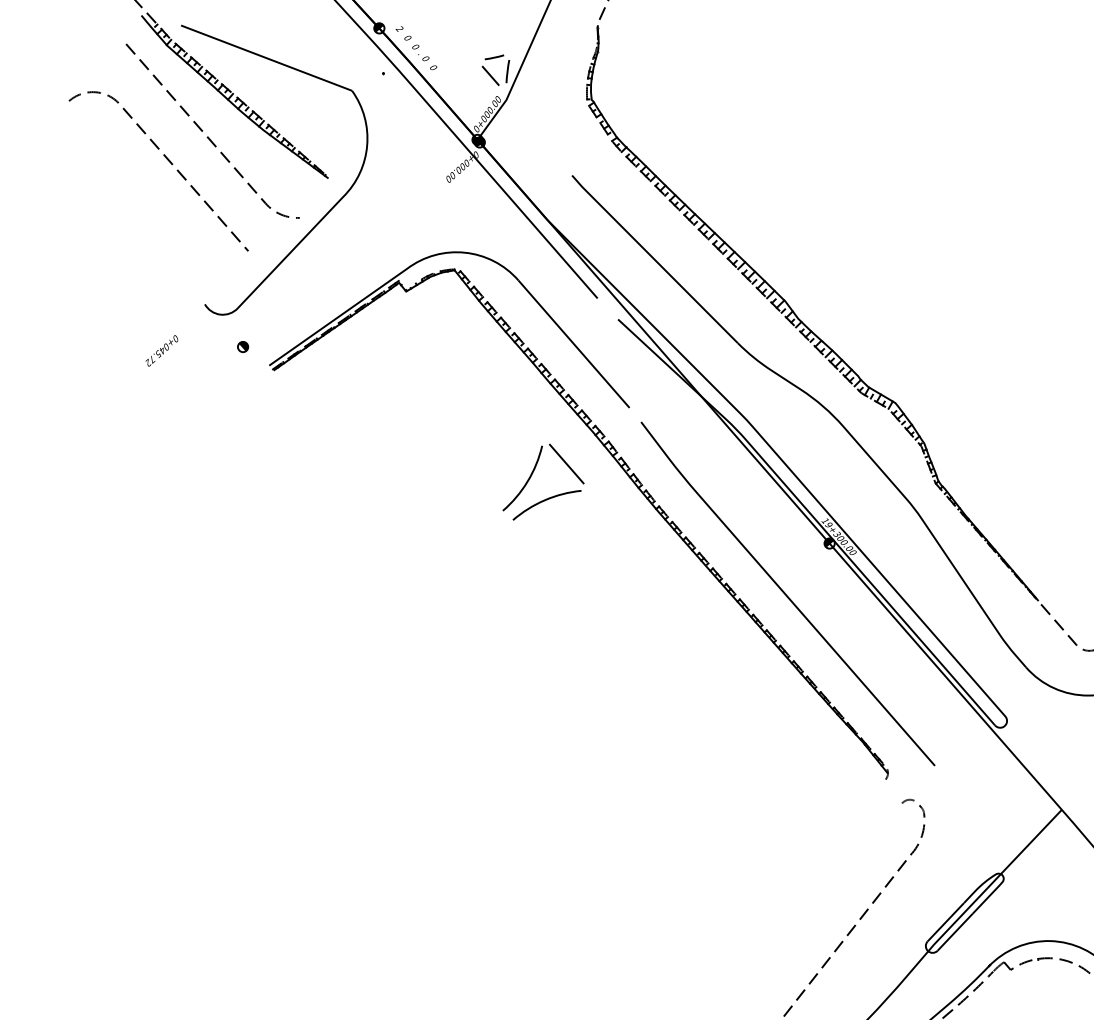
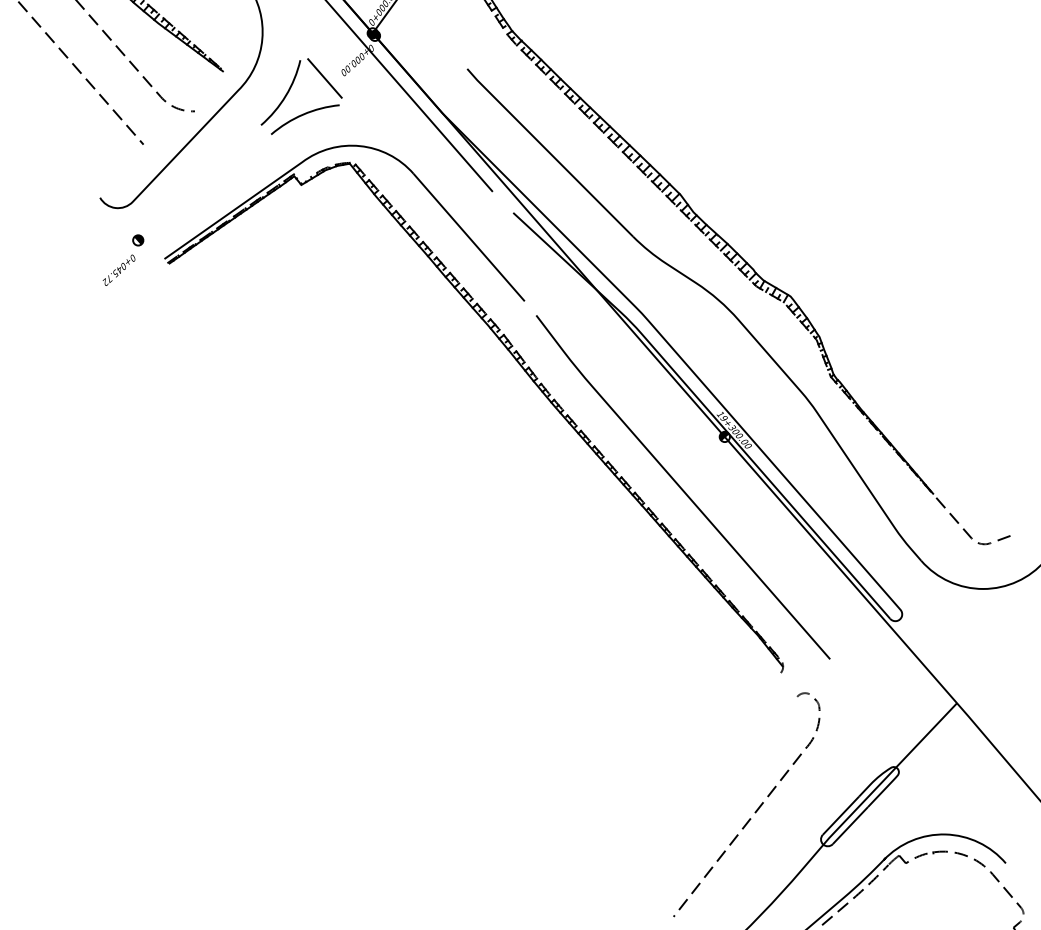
text: (161, 350) -> (118, 269), moved
part: (532, 475) -> (290, 89), moved

